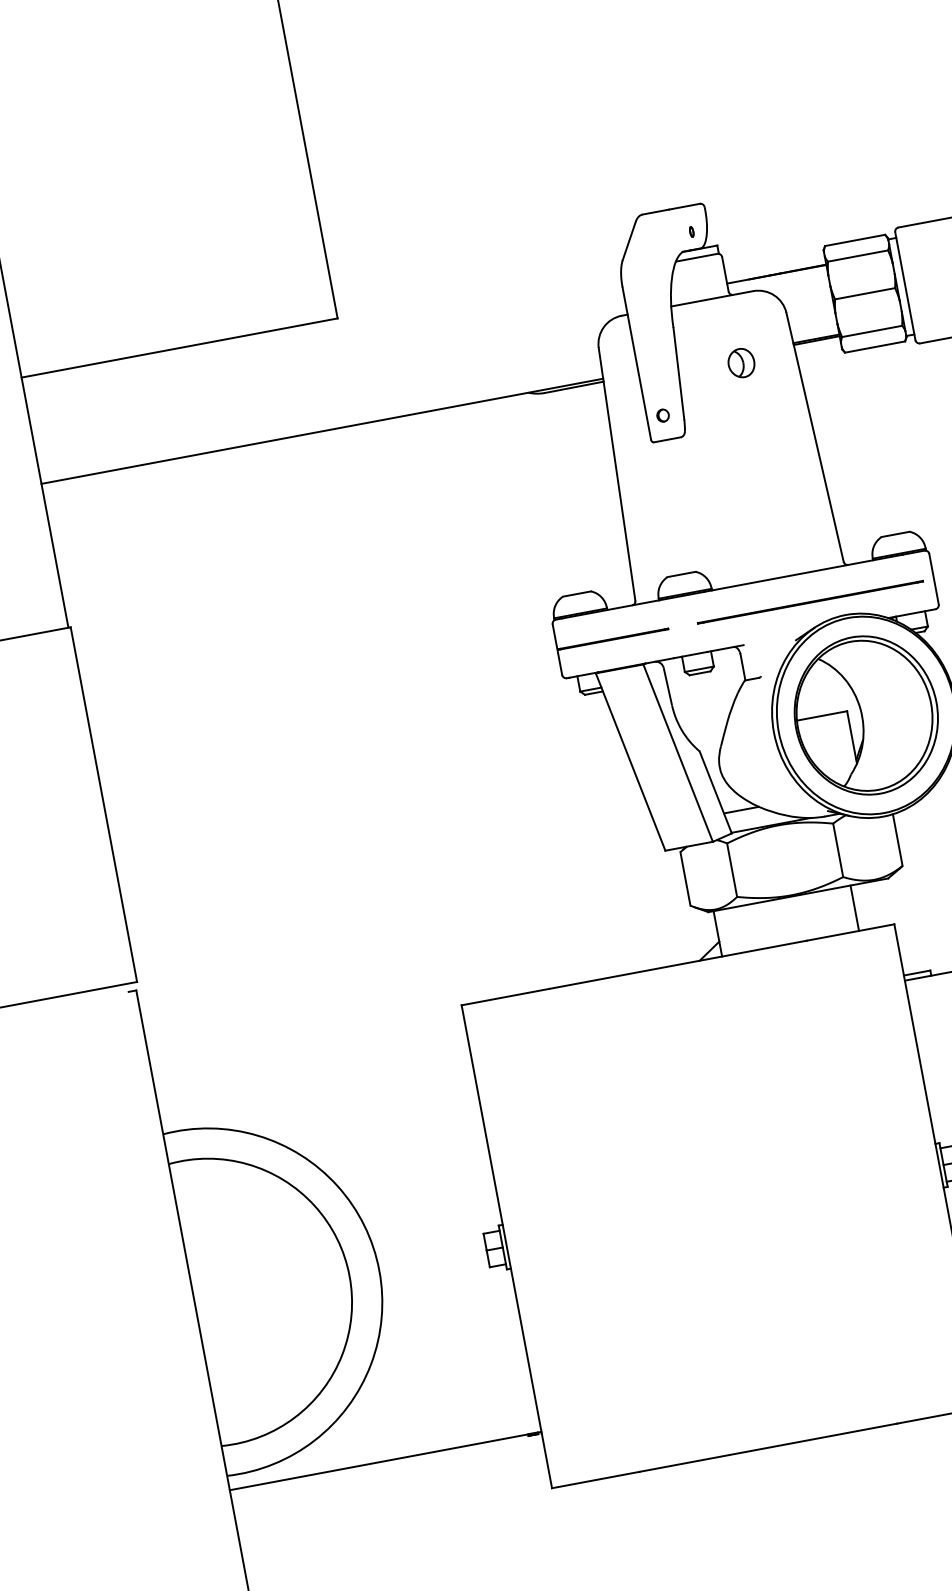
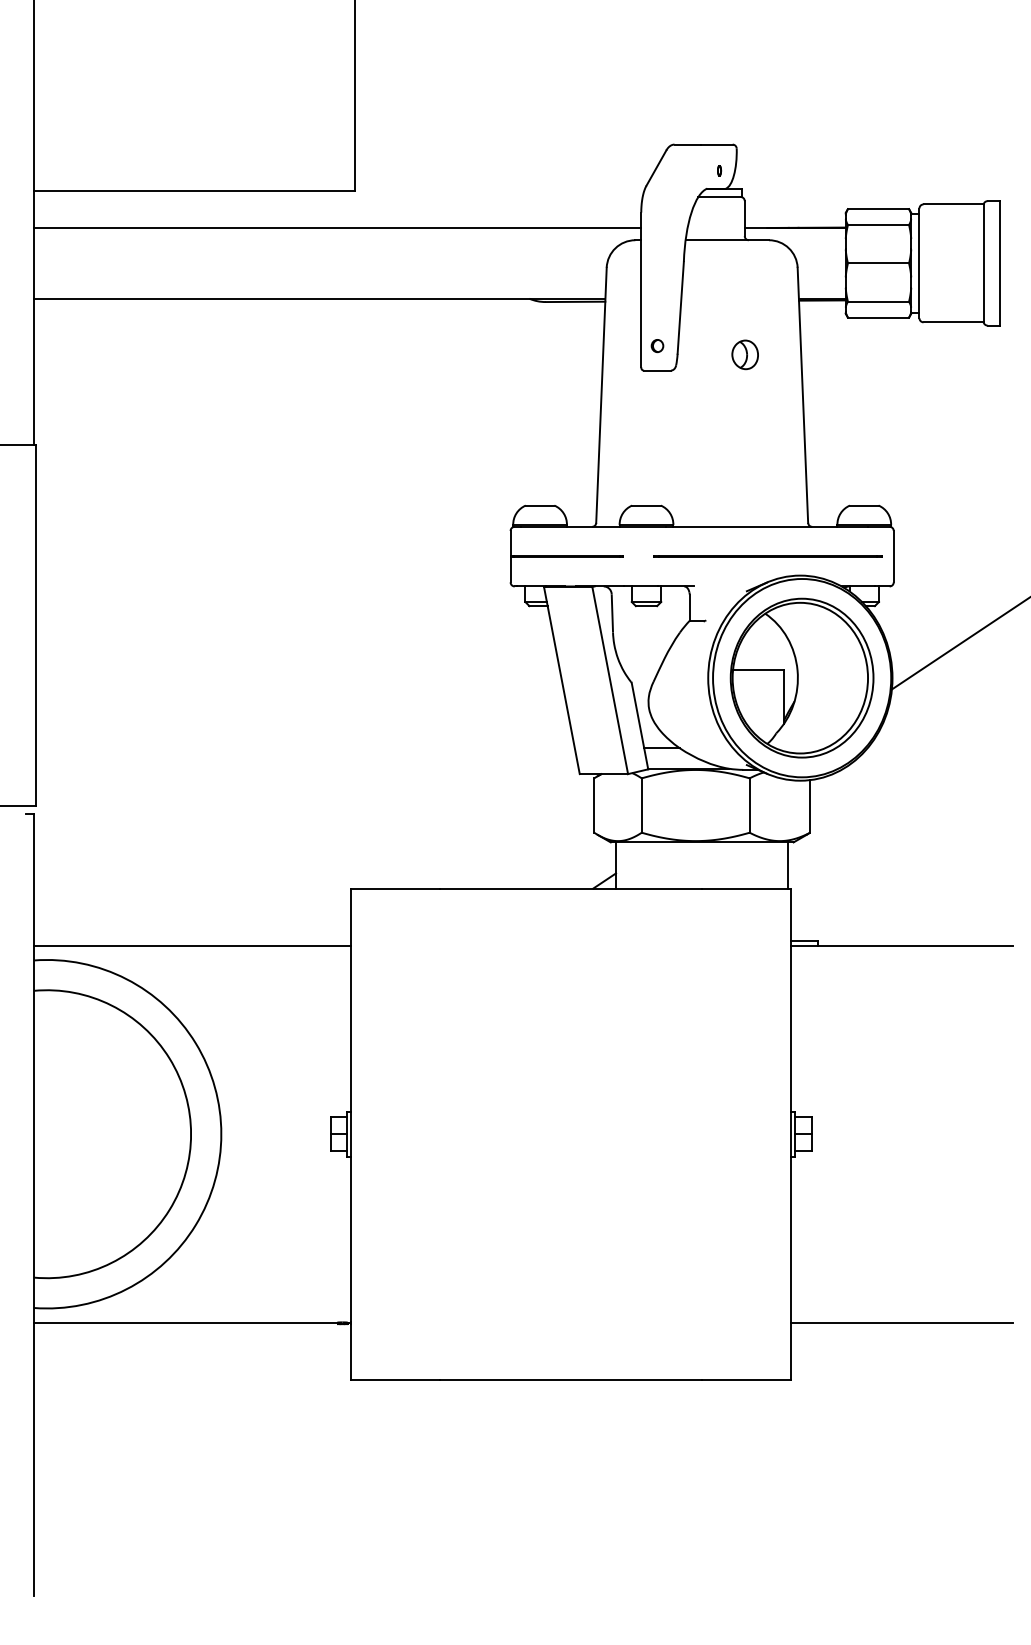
line: (326, 358) -> (337, 228), added
part: (740, 362) -> (744, 354), moved
line: (854, 908) -> (788, 865), moved
line: (316, 1090) -> (192, 945), added

